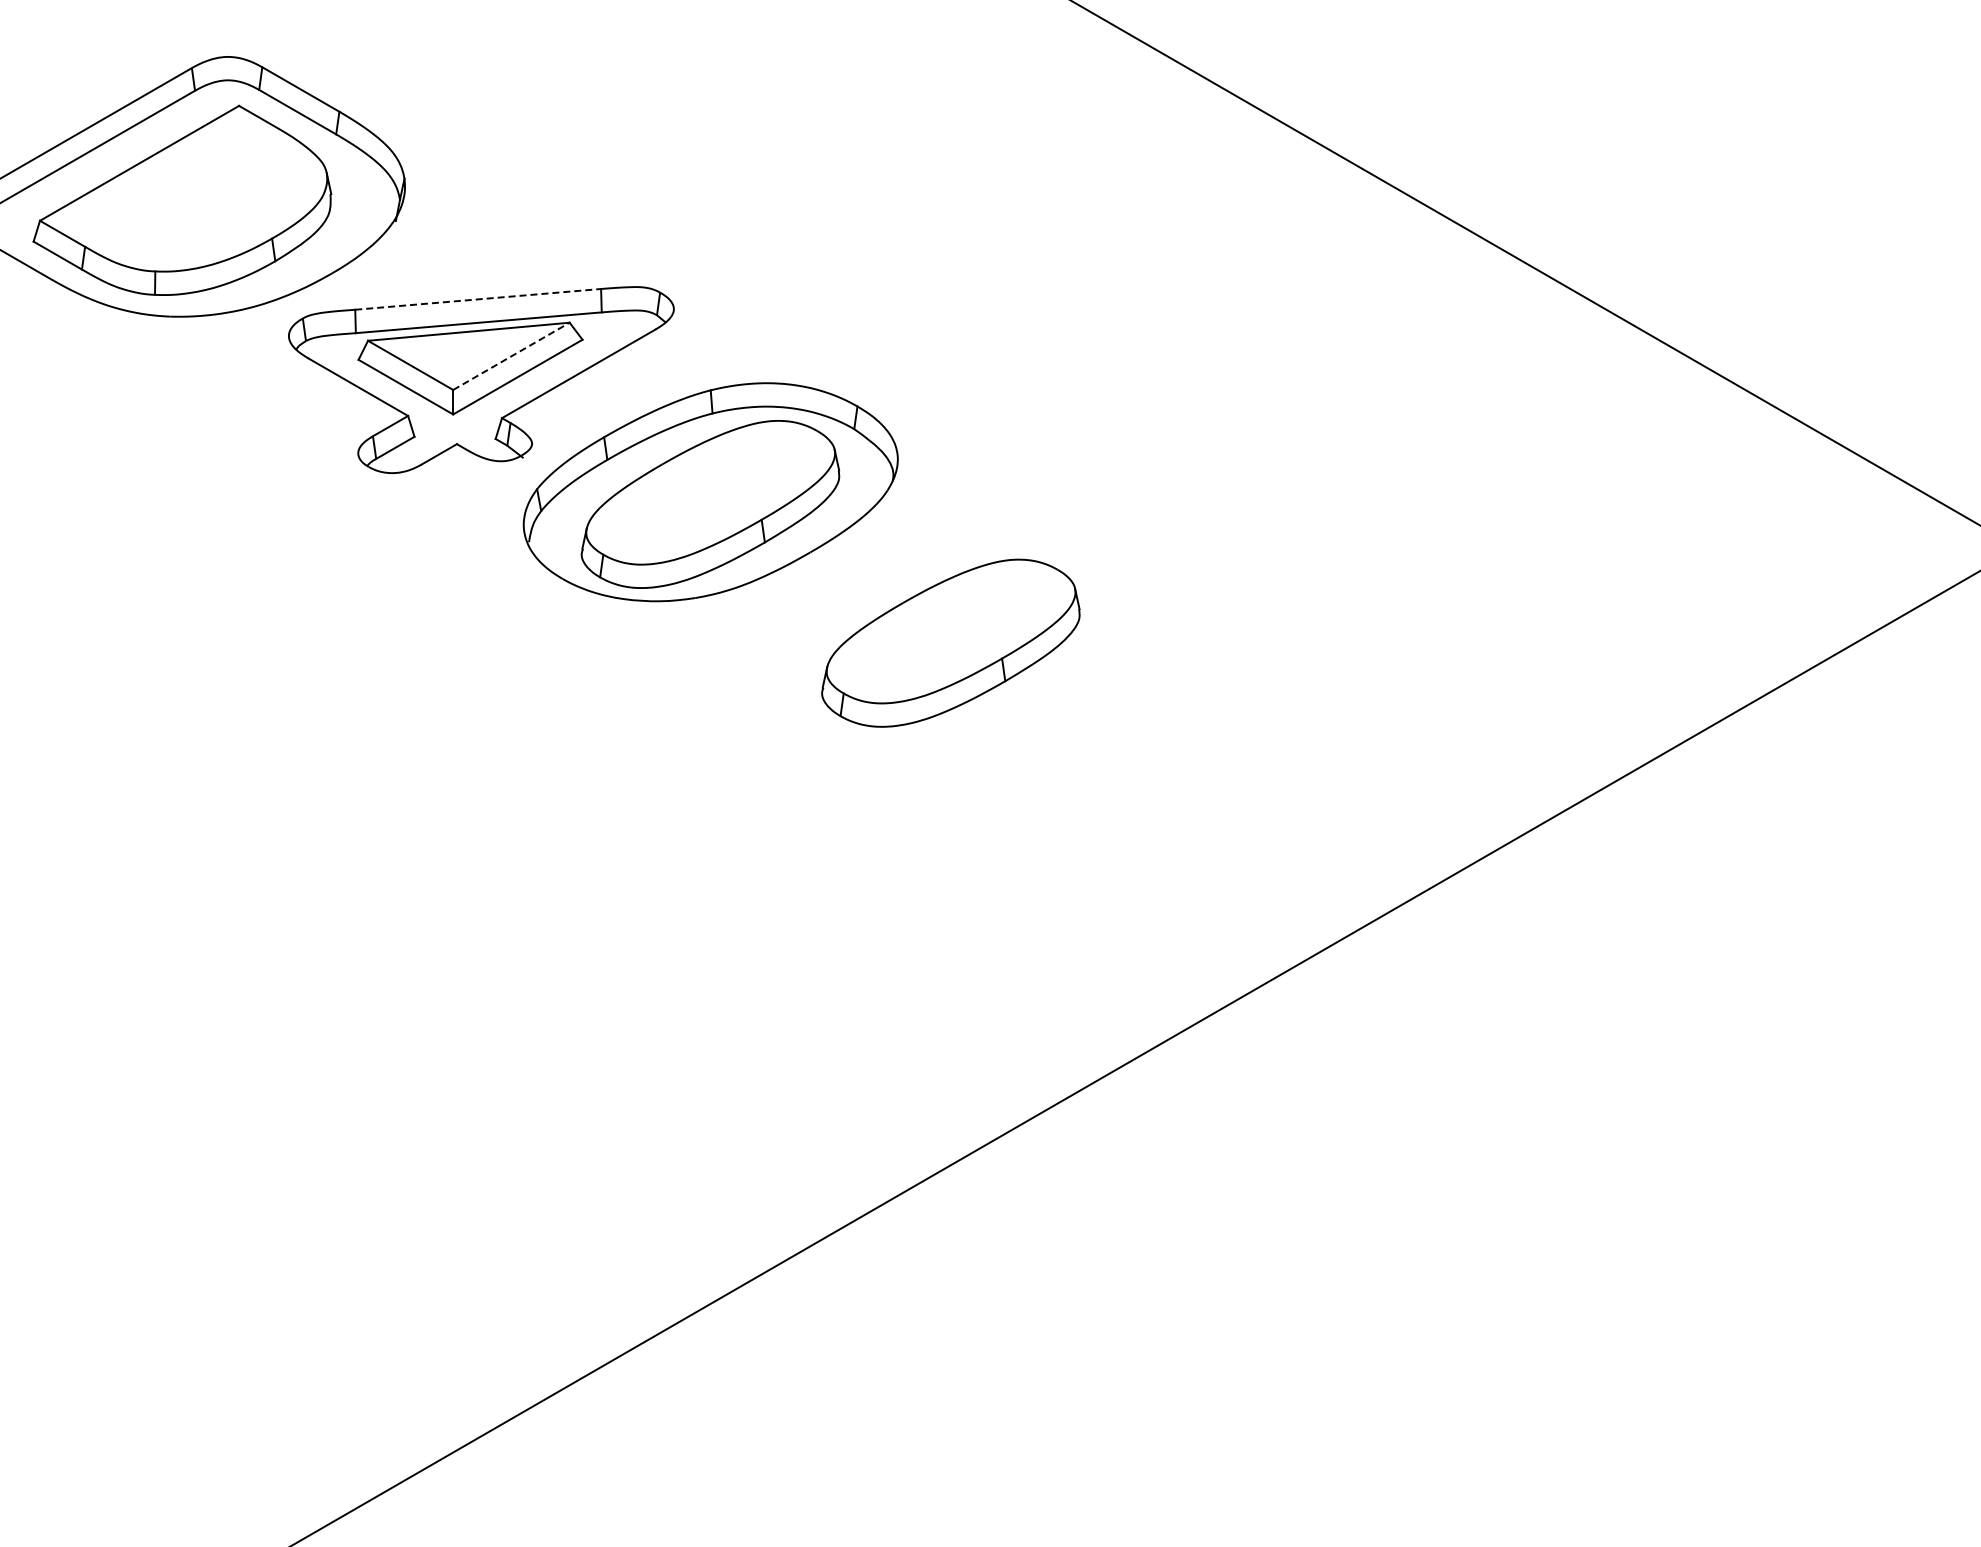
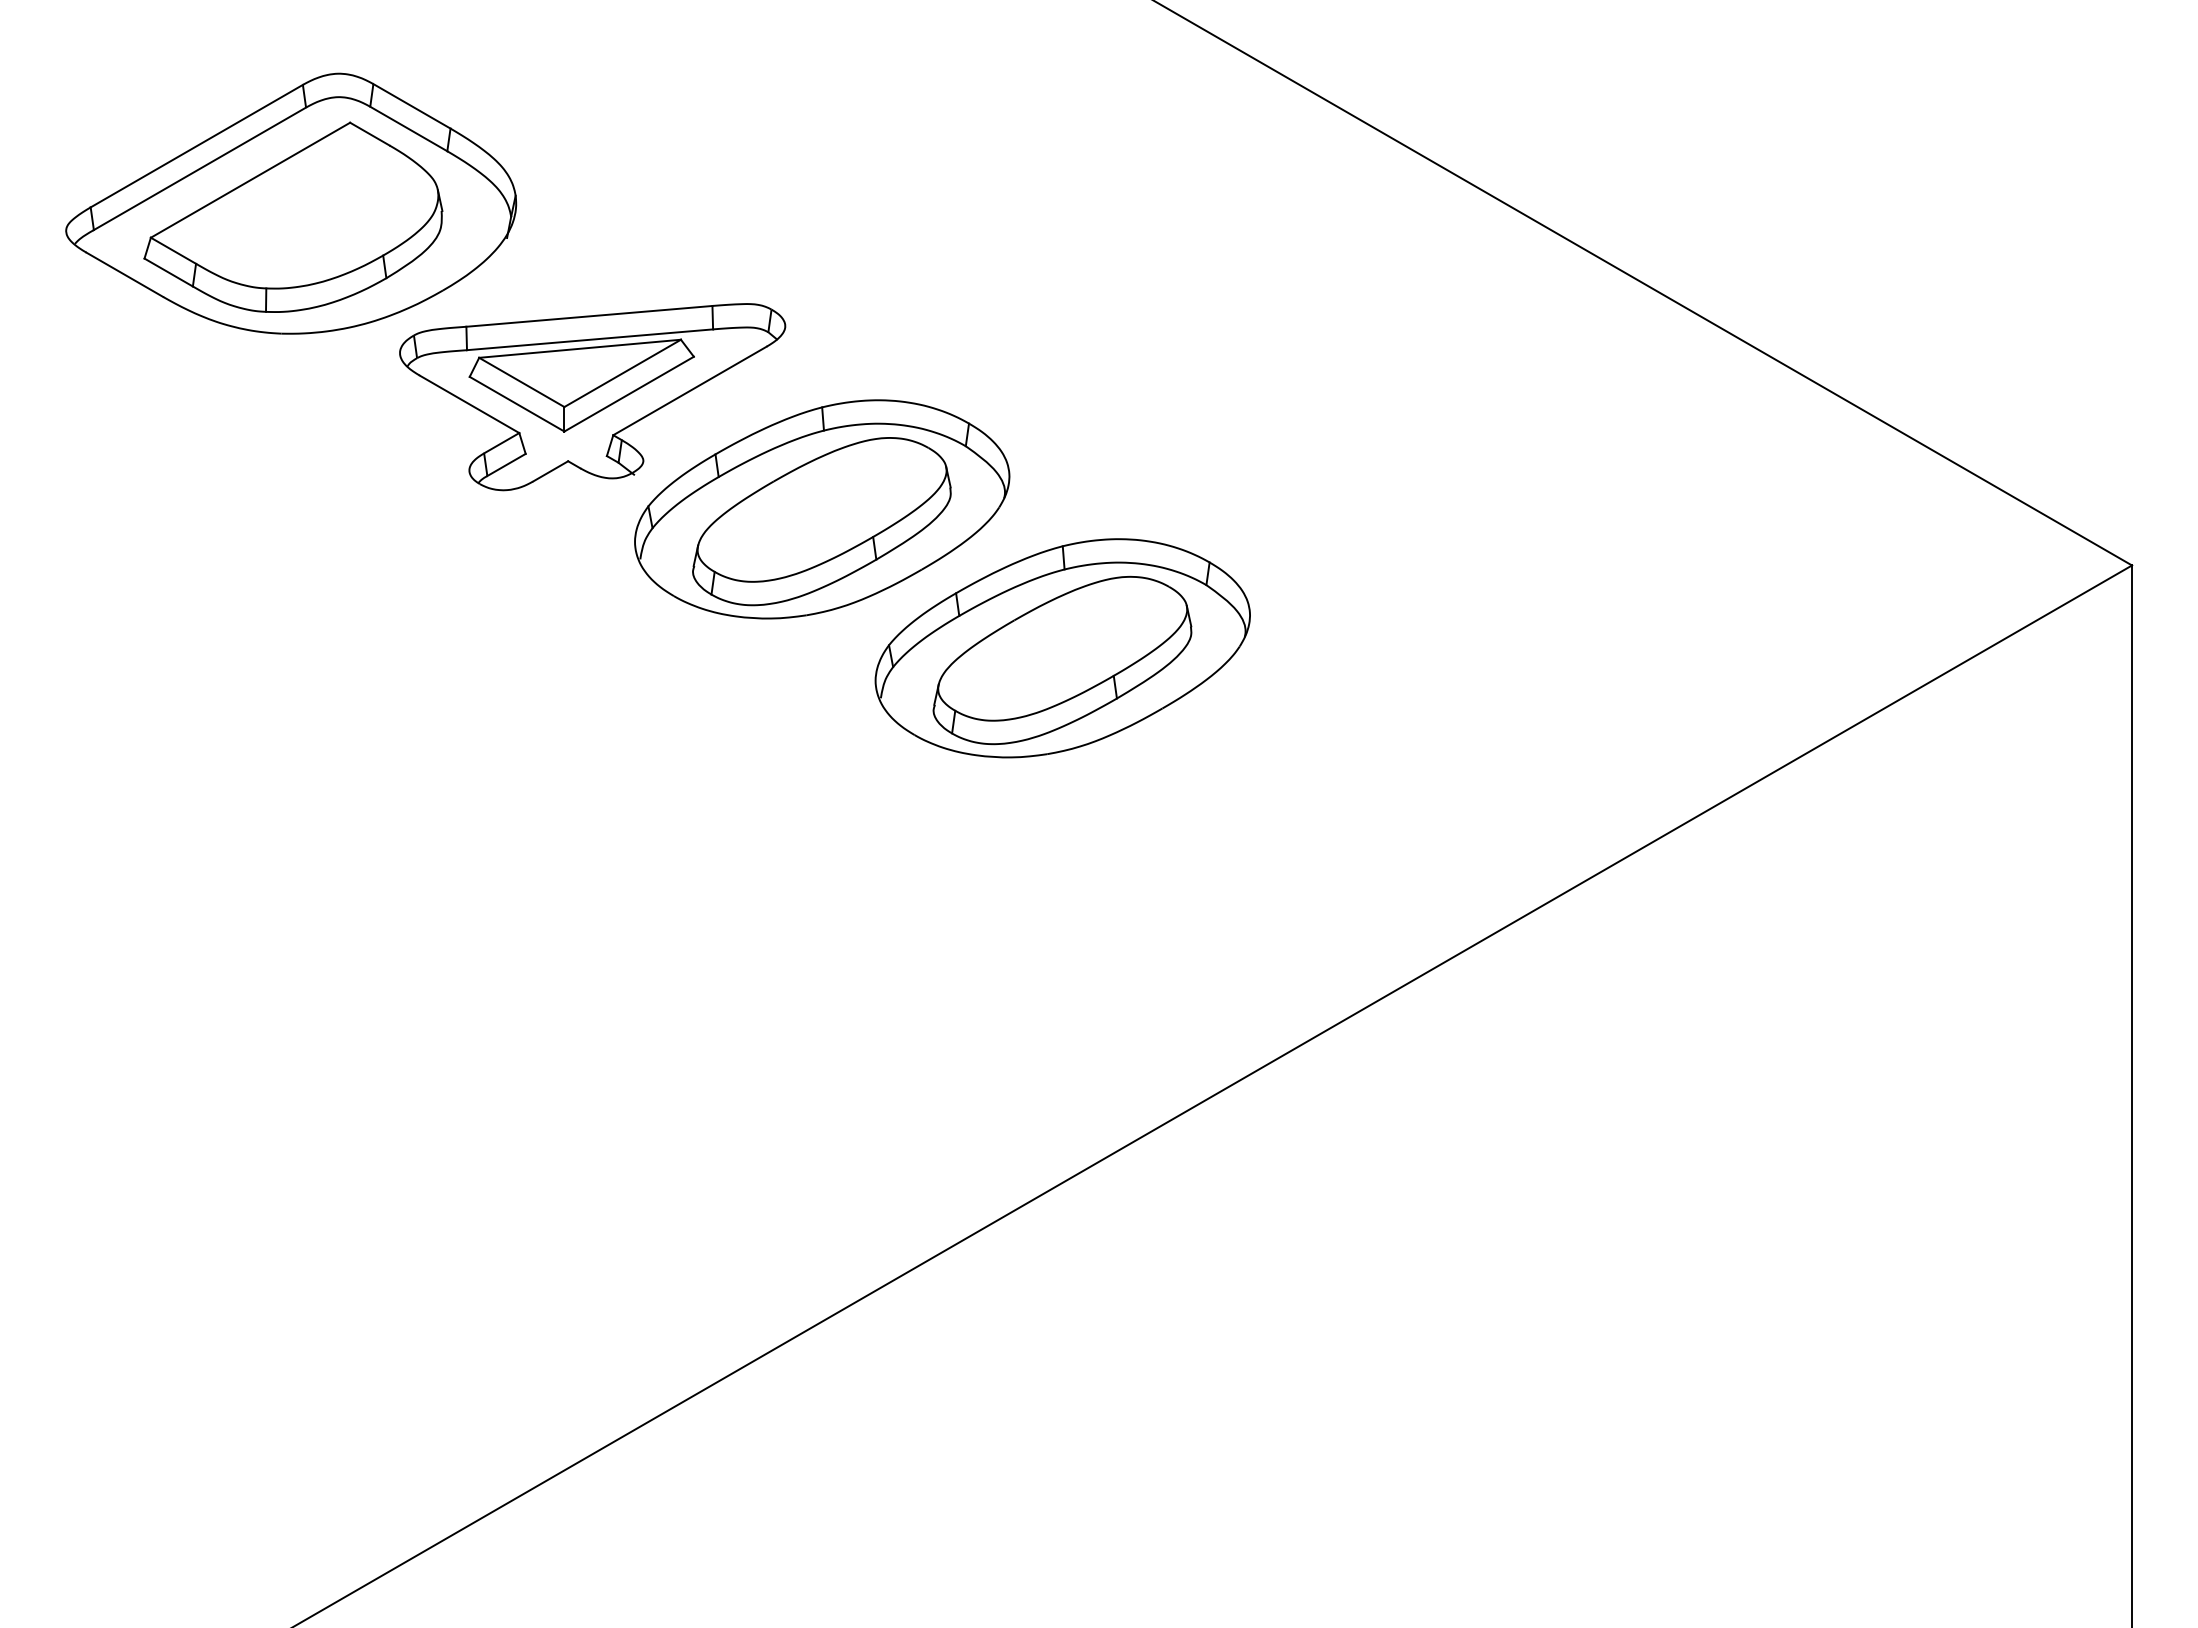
line: (478, 299) -> (589, 316), dashed -> solid
line: (512, 356) -> (623, 373), dashed -> solid
part: (950, 631) -> (1062, 648), added

